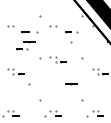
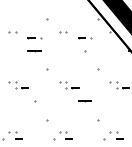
part: (29, 32) -> (34, 38), size x0.71
part: (22, 49) -> (26, 59), removed
part: (58, 59) -> (69, 85), moved

